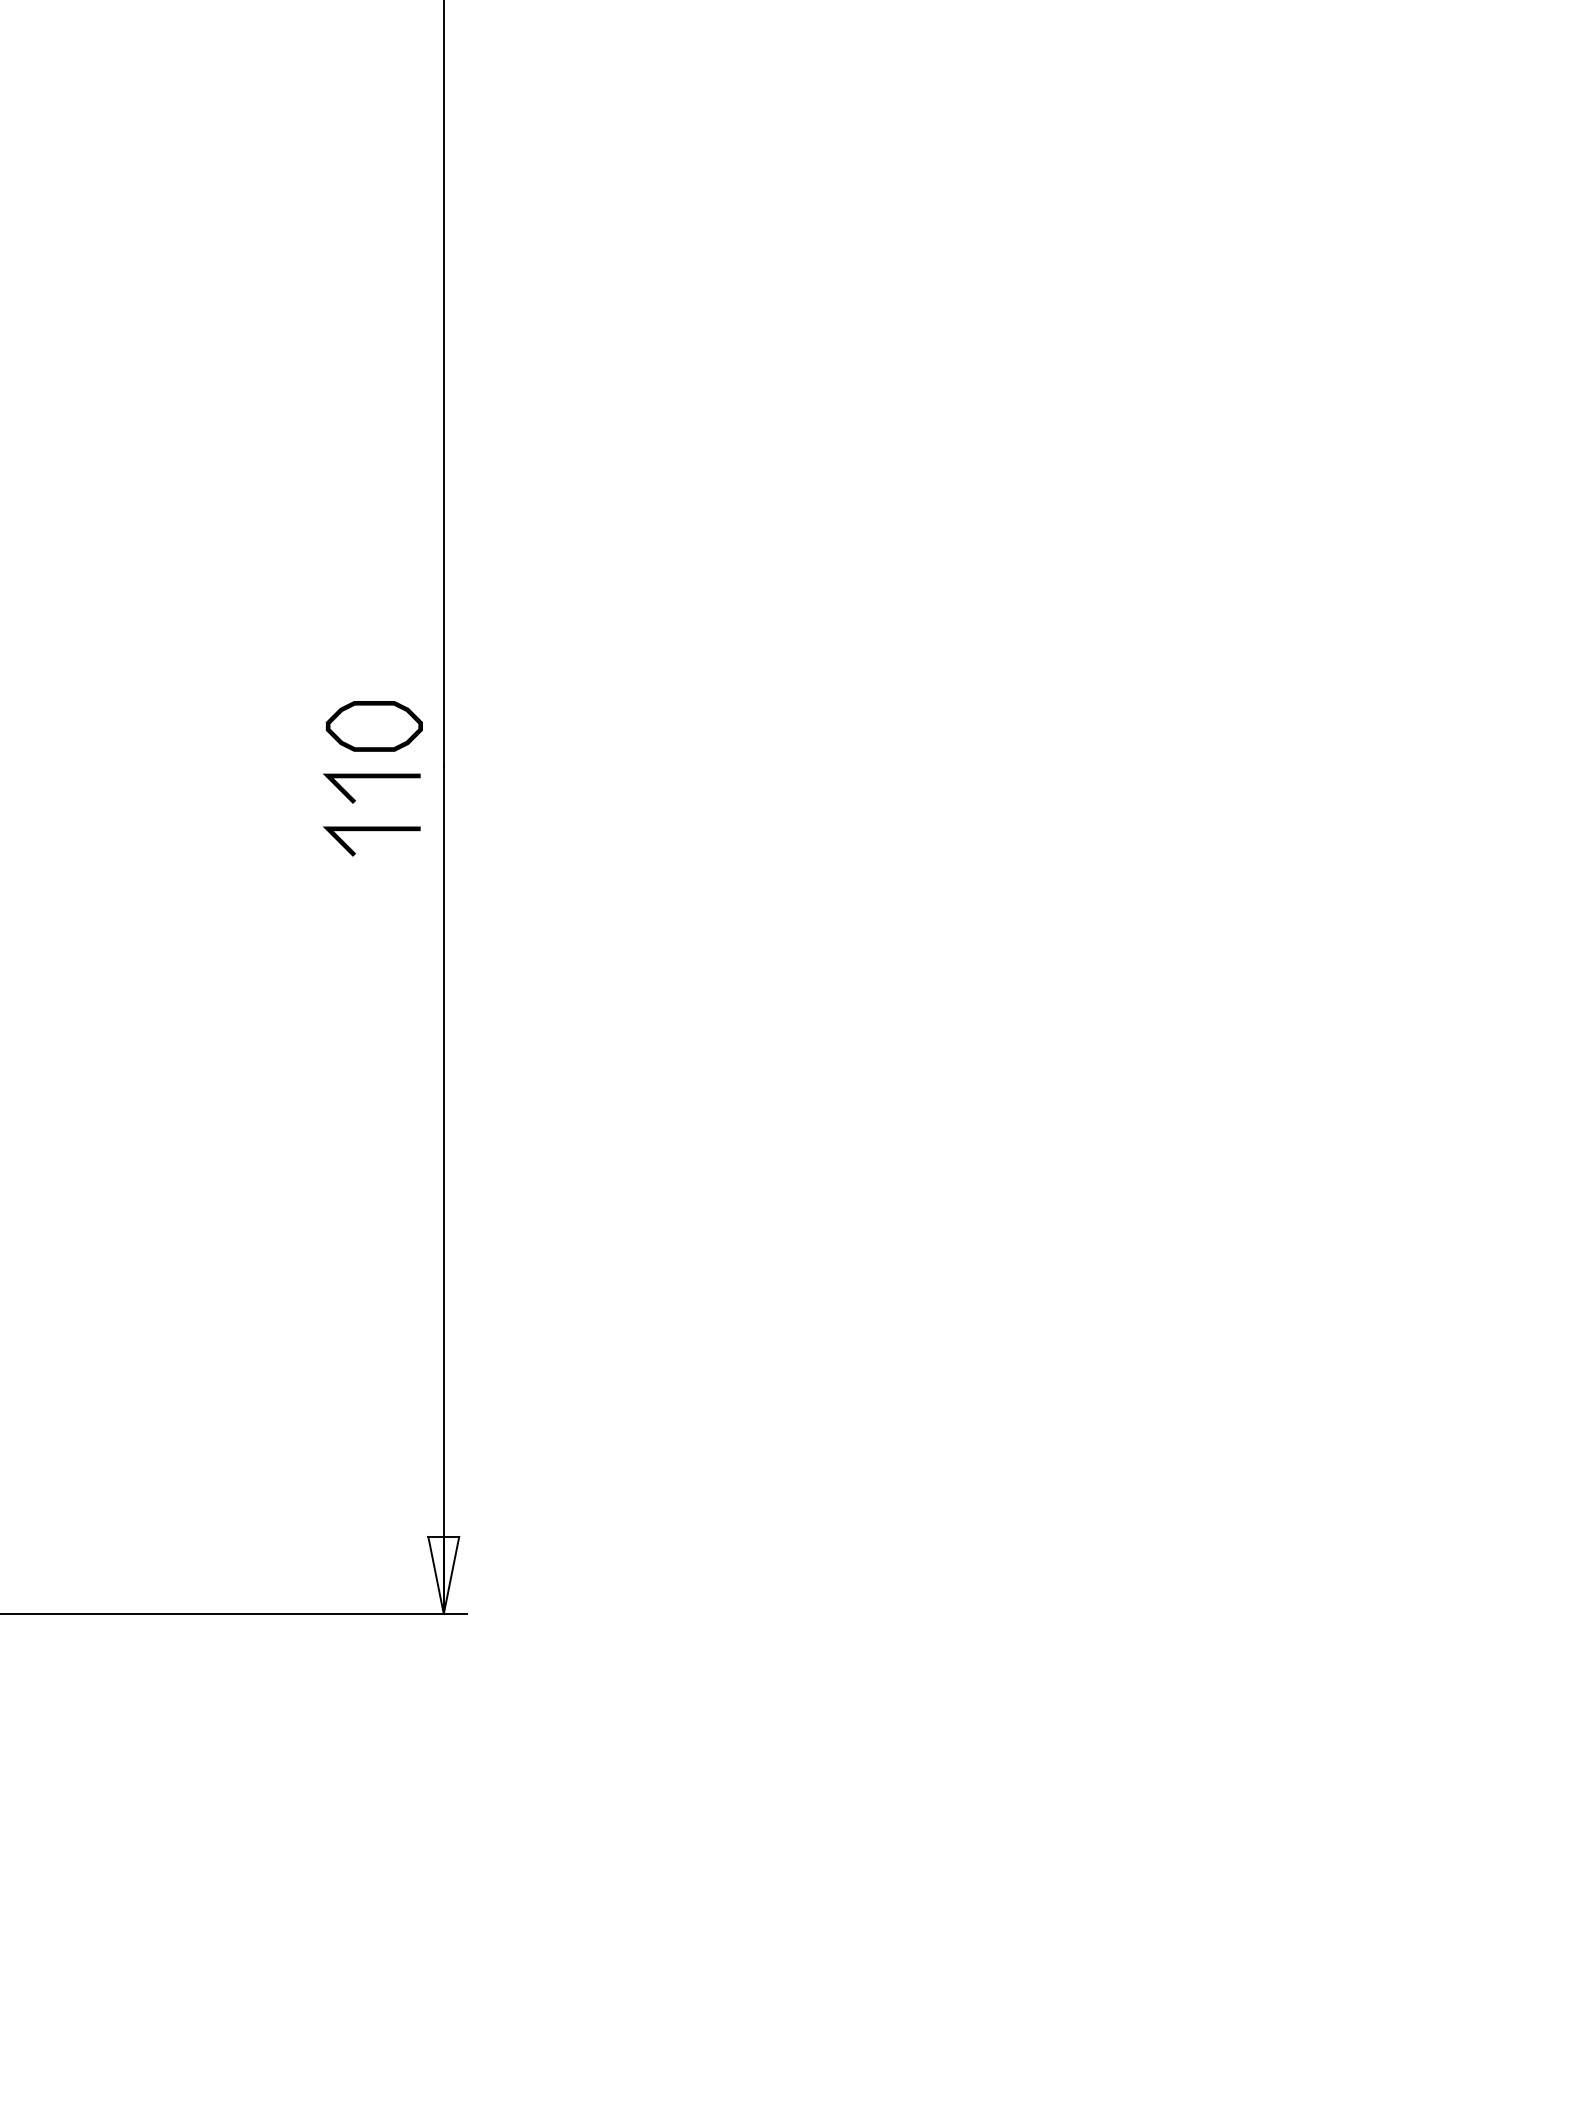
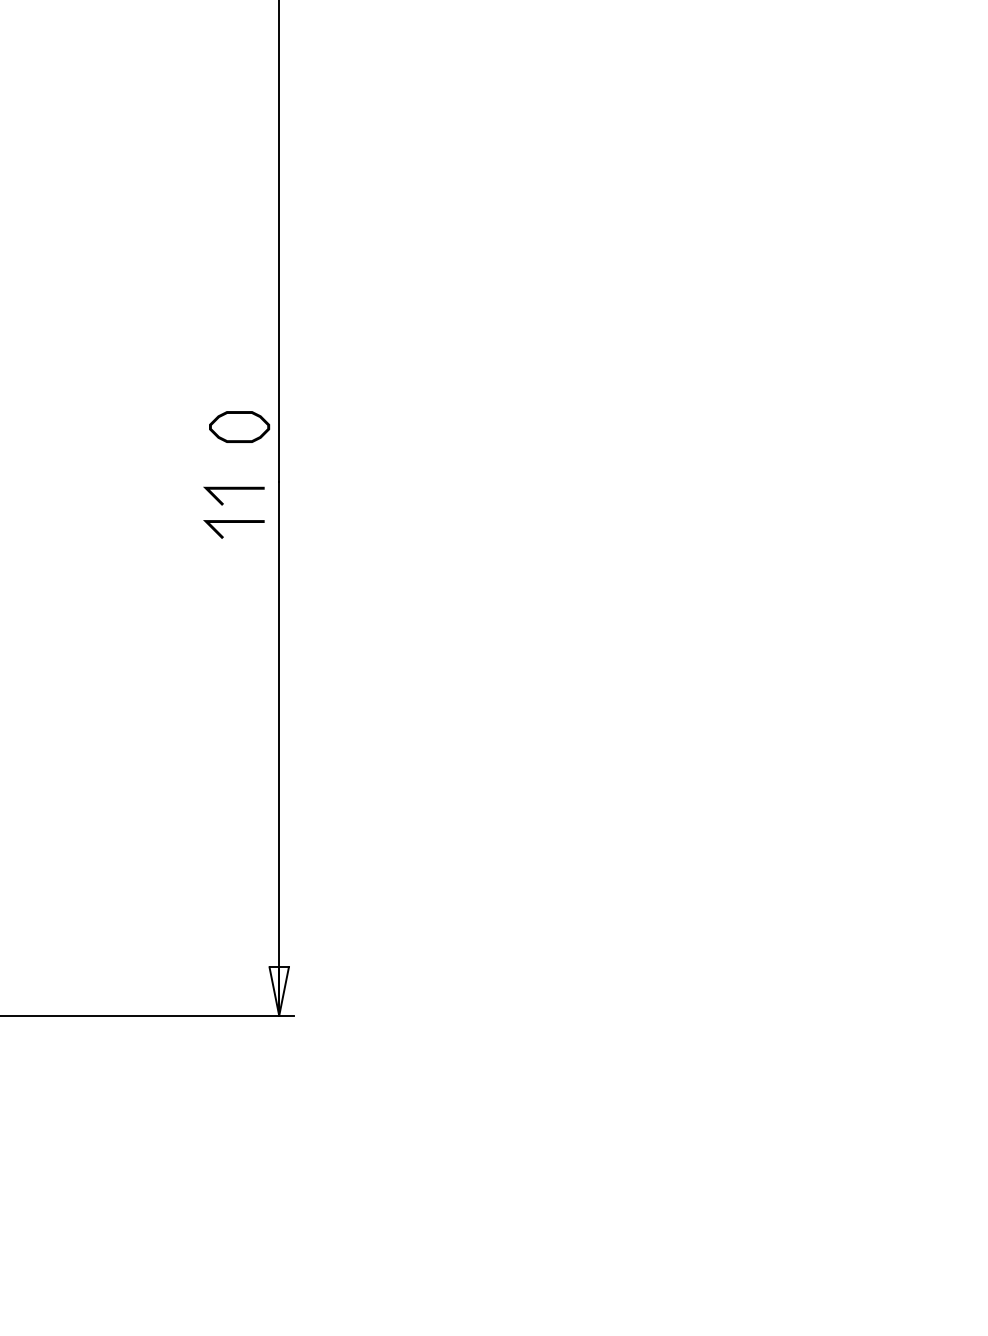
part: (374, 725) -> (239, 426), moved

